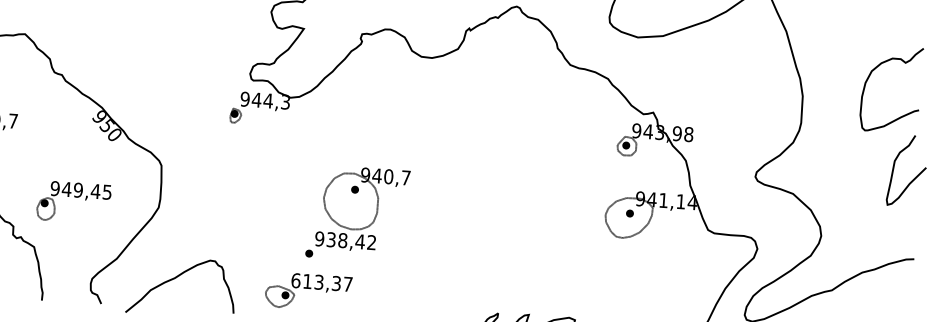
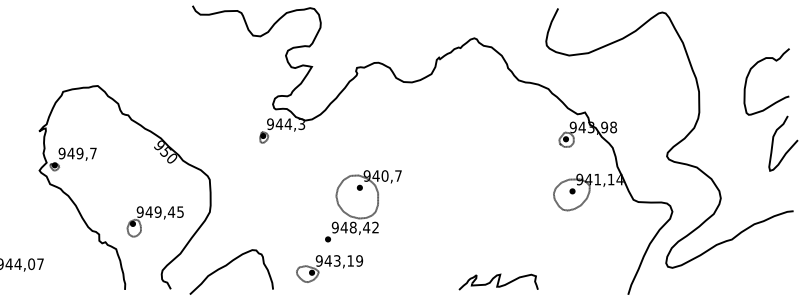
part: (72, 202) -> (154, 221), moved
text: (330, 239) -> (343, 227), 938,42 -> 948,42
text: (322, 281) -> (339, 260), 613,37 -> 943,19

